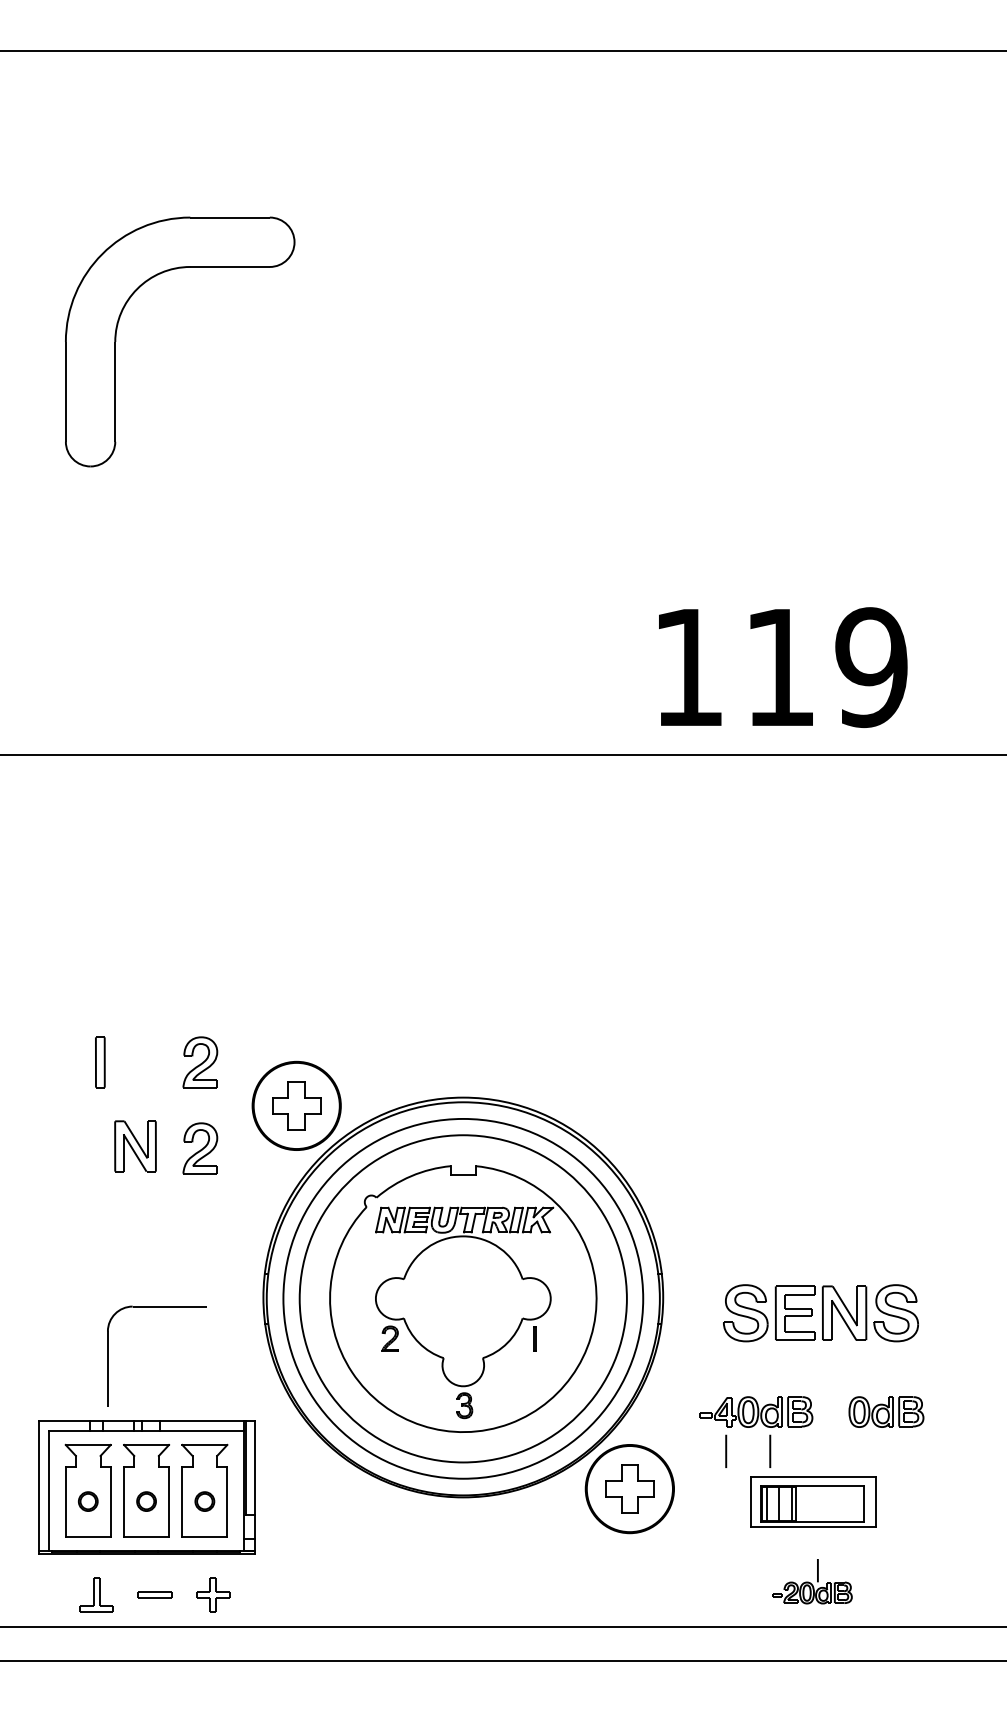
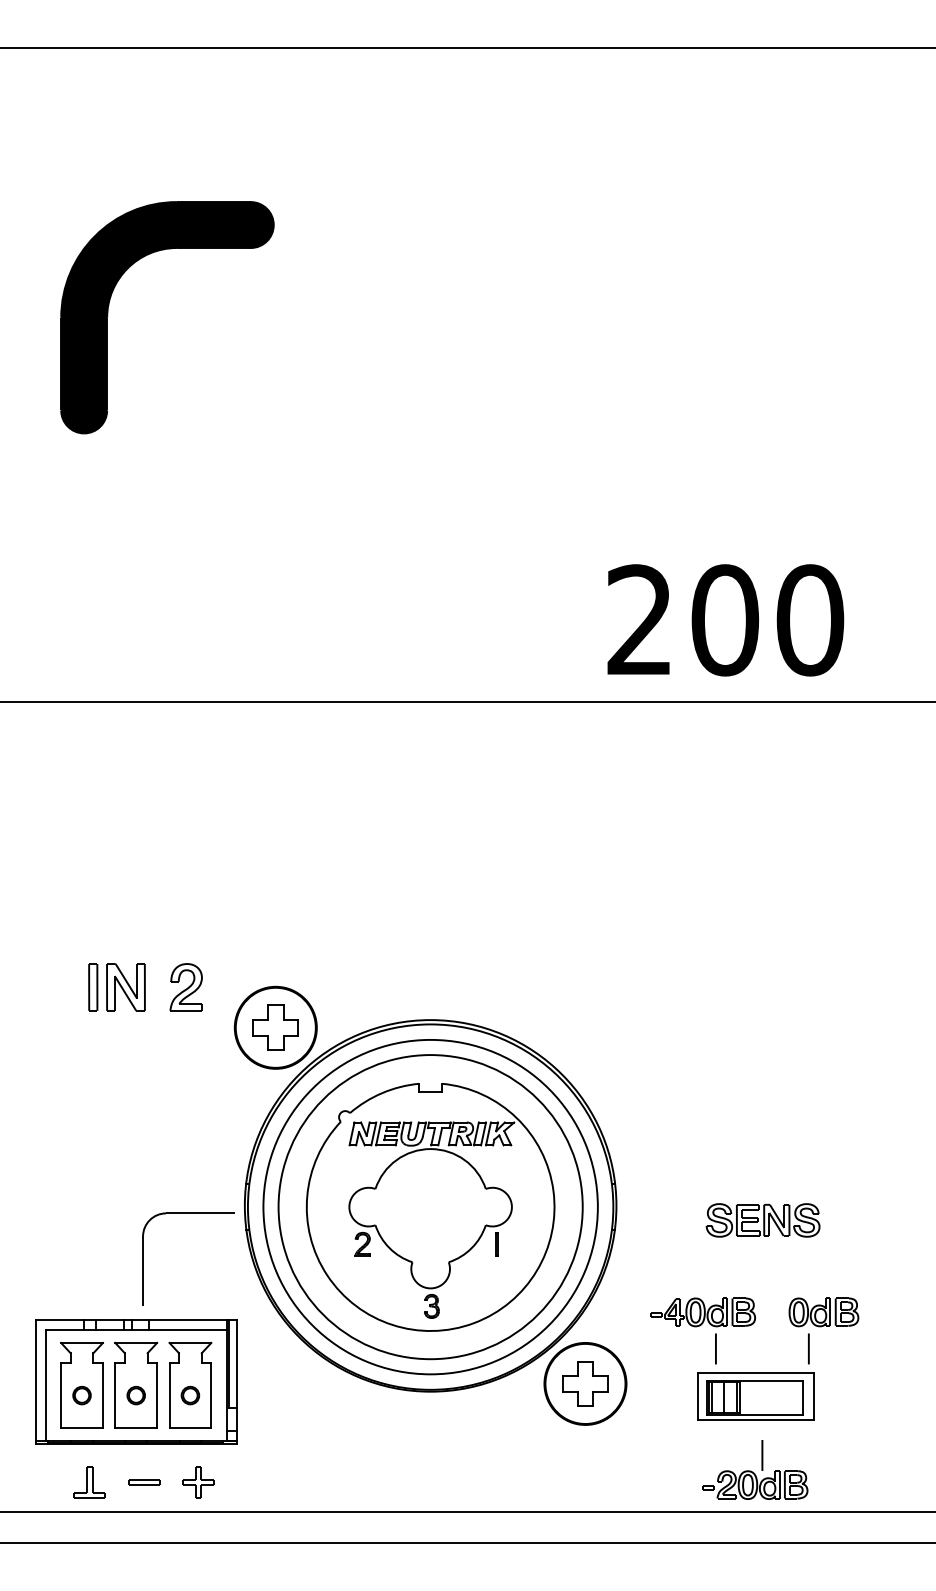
fill: (179, 341) -> (166, 317), added
text: (780, 667) -> (725, 620), 119 -> 200
part: (135, 1146) -> (125, 987), moved
part: (200, 1148) -> (186, 1067), removed
part: (156, 1307) -> (188, 1214), moved
part: (820, 1312) -> (762, 1219), size x0.62
line: (726, 1450) -> (809, 1348), moved
part: (812, 1581) -> (755, 1469), size x1.43

